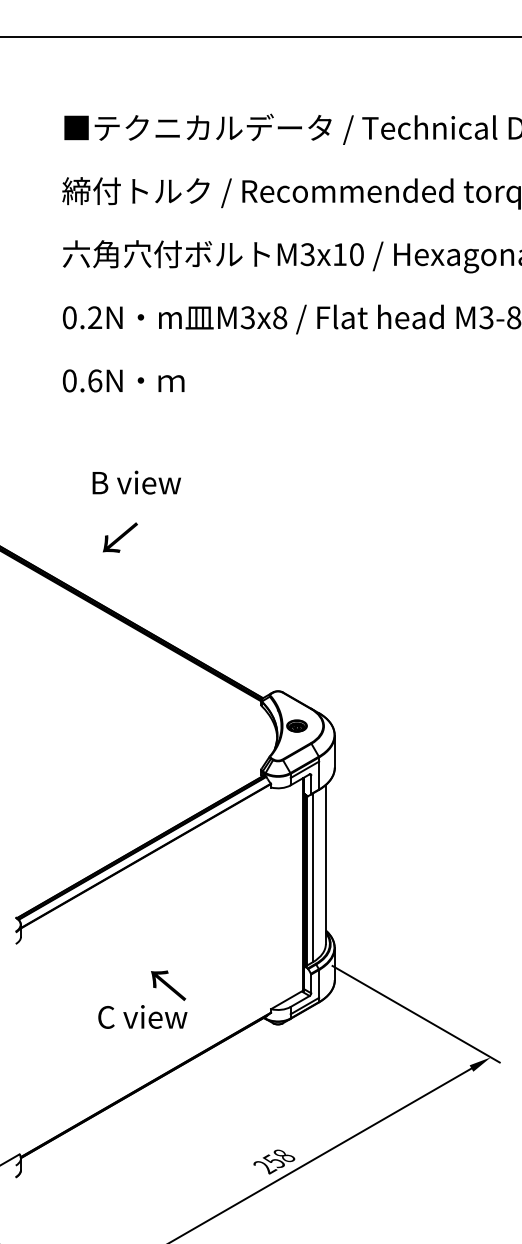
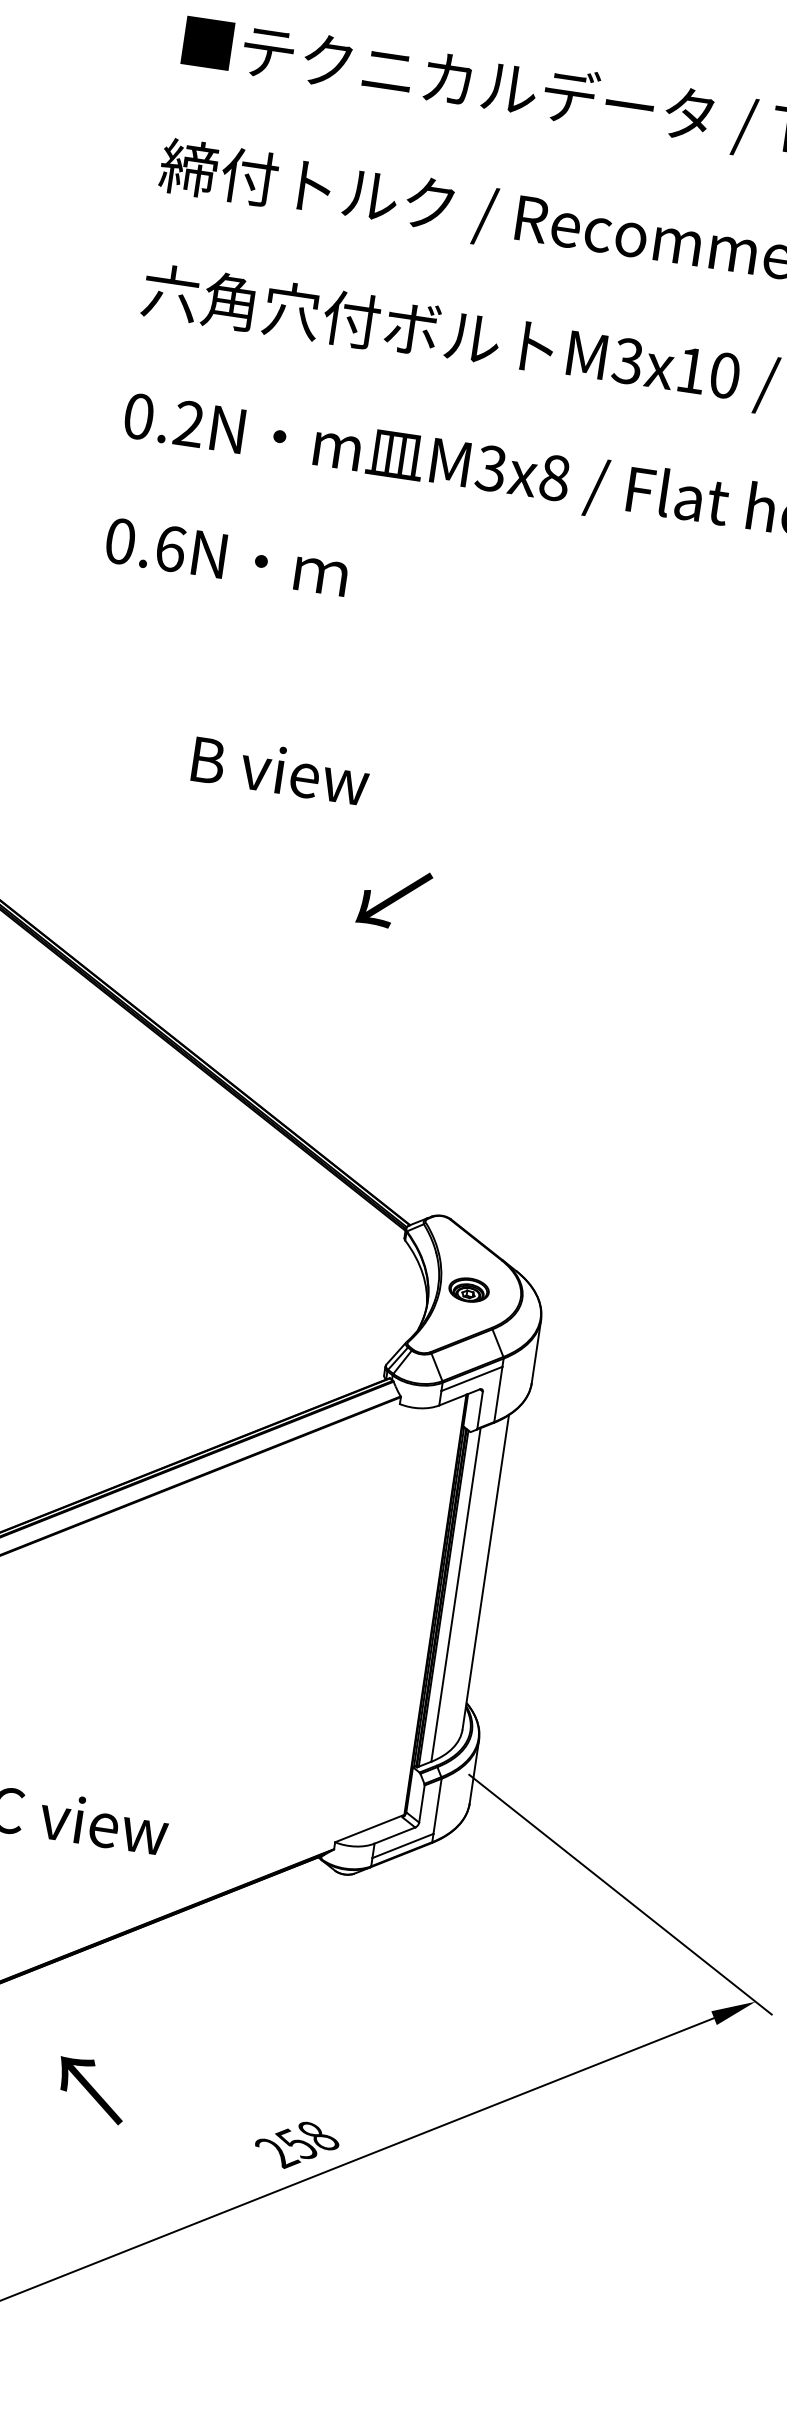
text: (136, 482) -> (280, 770), moved
text: (120, 537) -> (394, 898), moved
text: (168, 985) -> (91, 2089), moved

